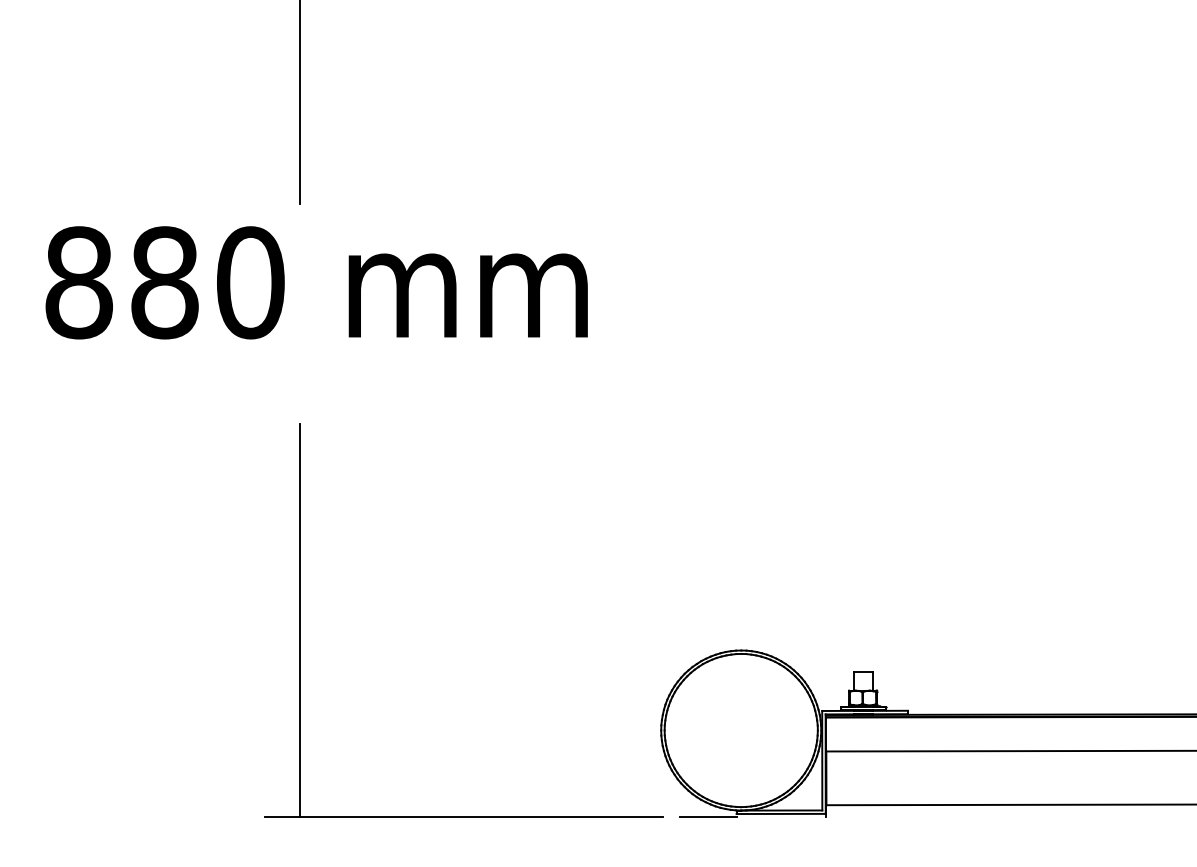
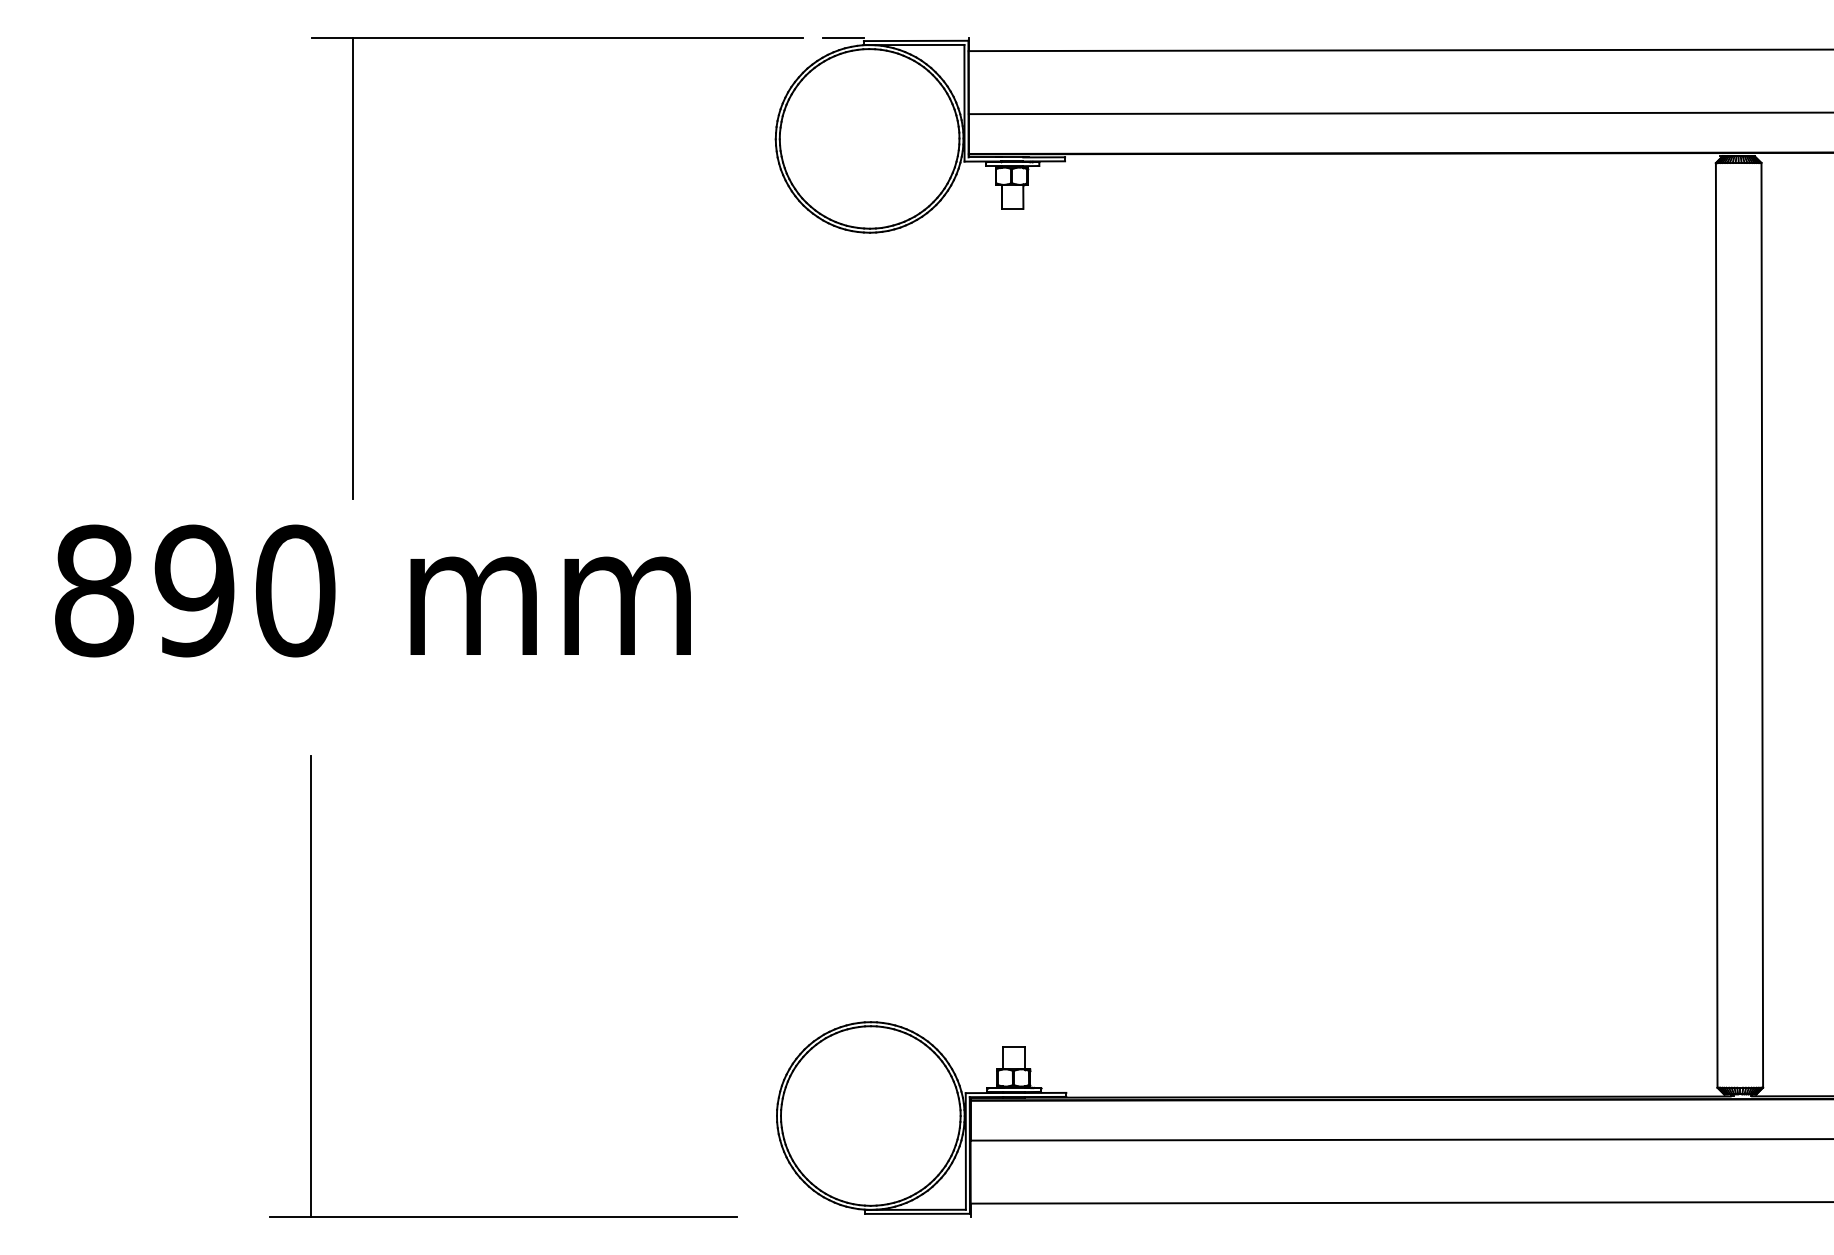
text: (164, 282) -> (194, 590), 880 -> 890
part: (300, 620) -> (311, 986), moved
line: (708, 817) -> (832, 1217), removed

